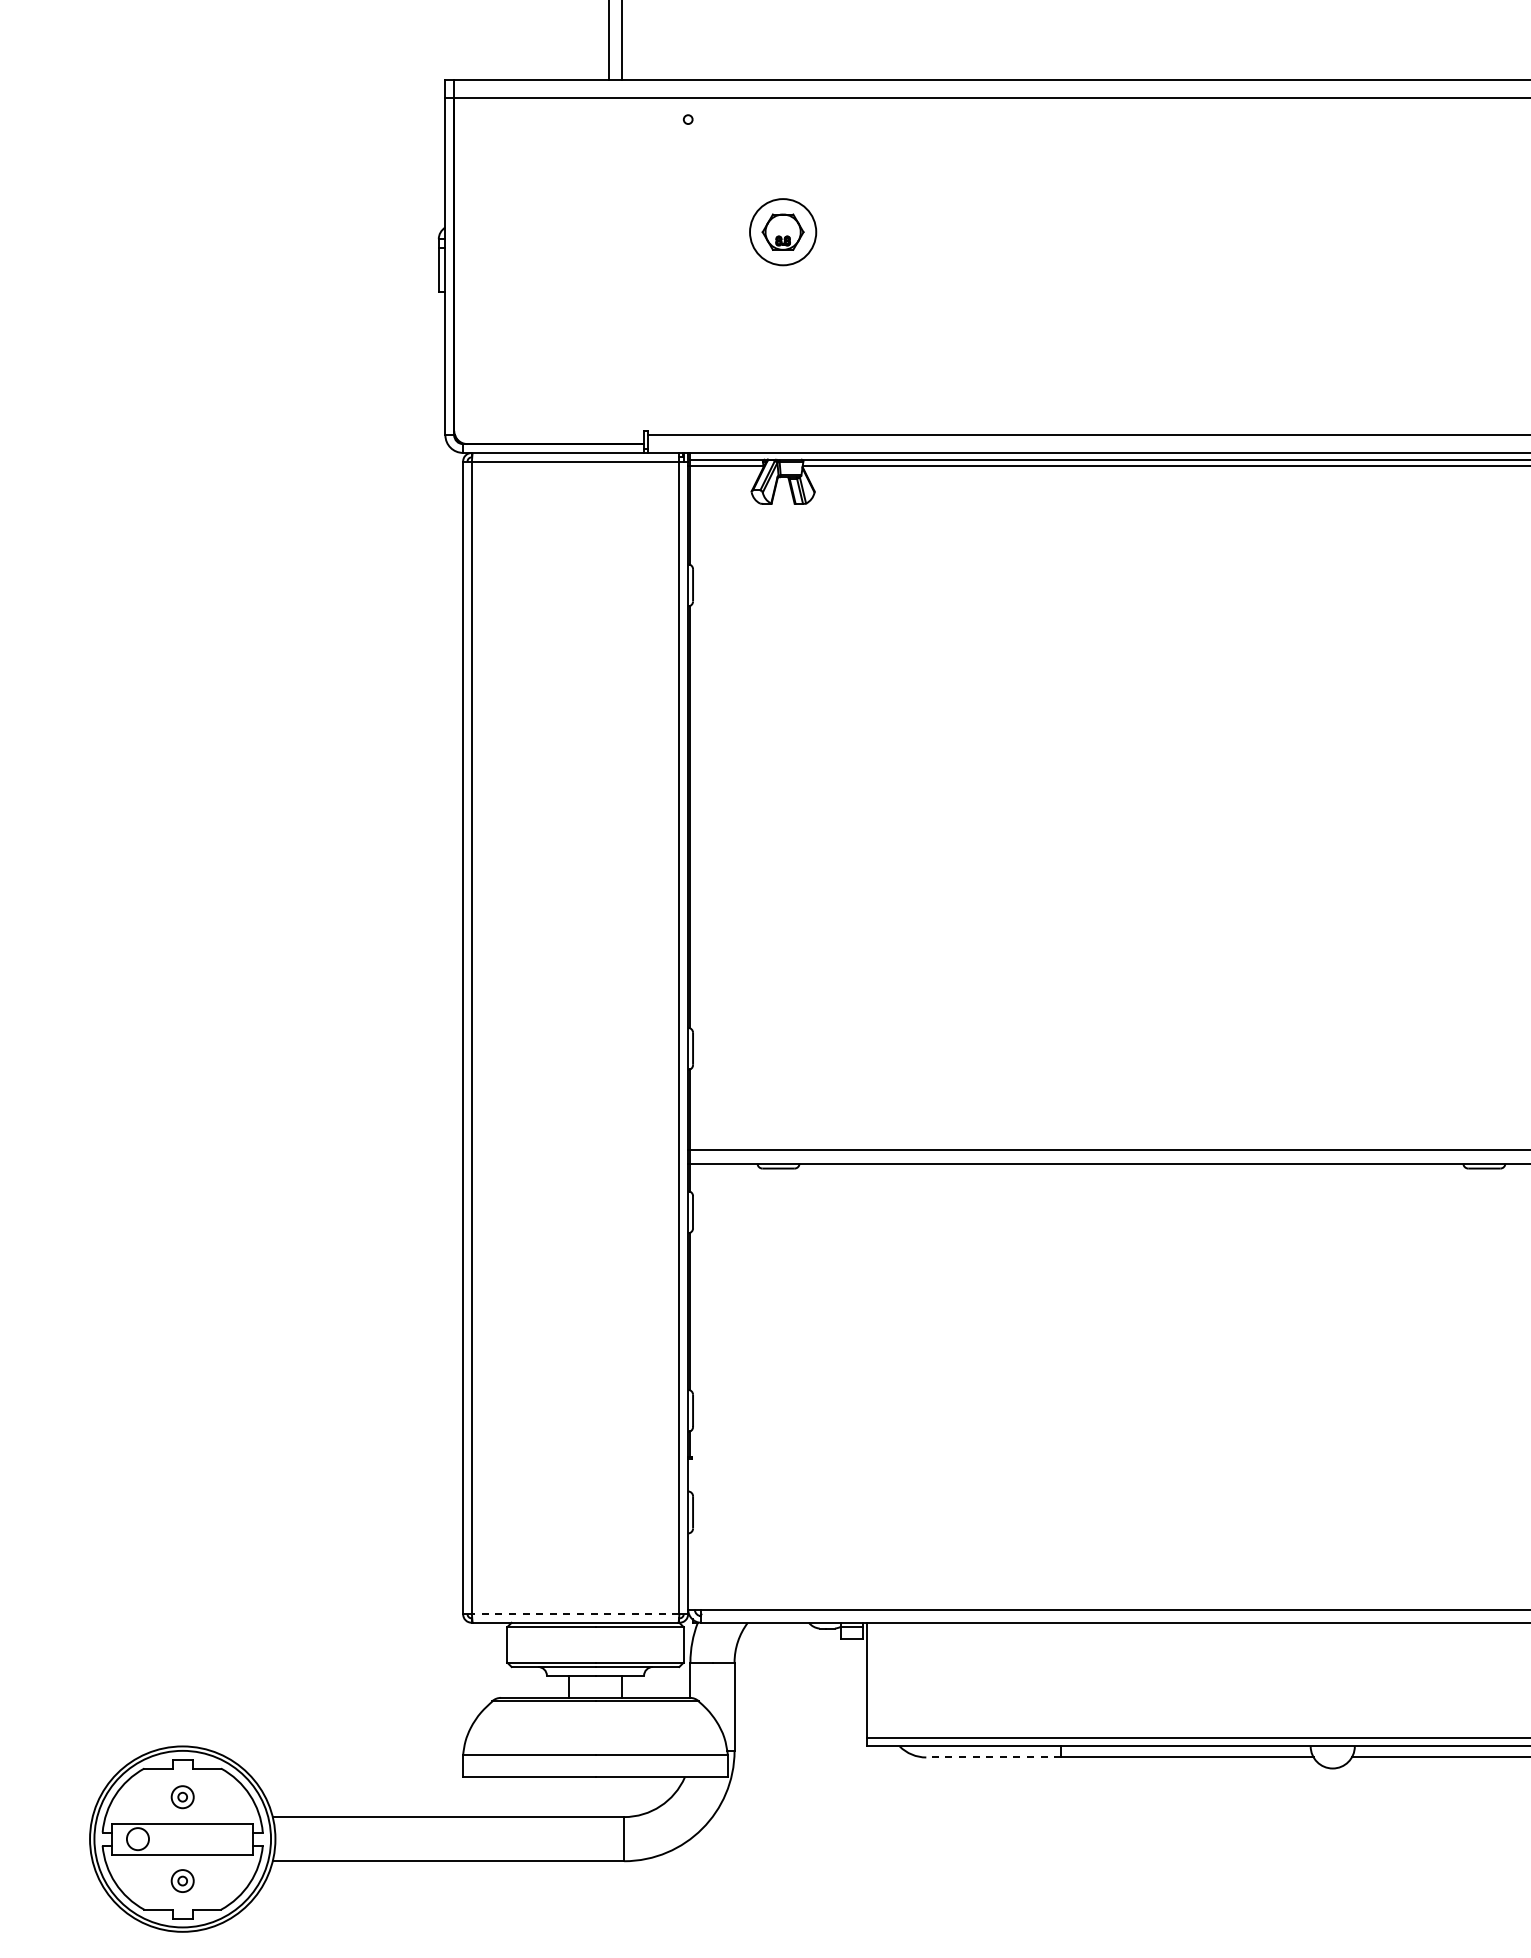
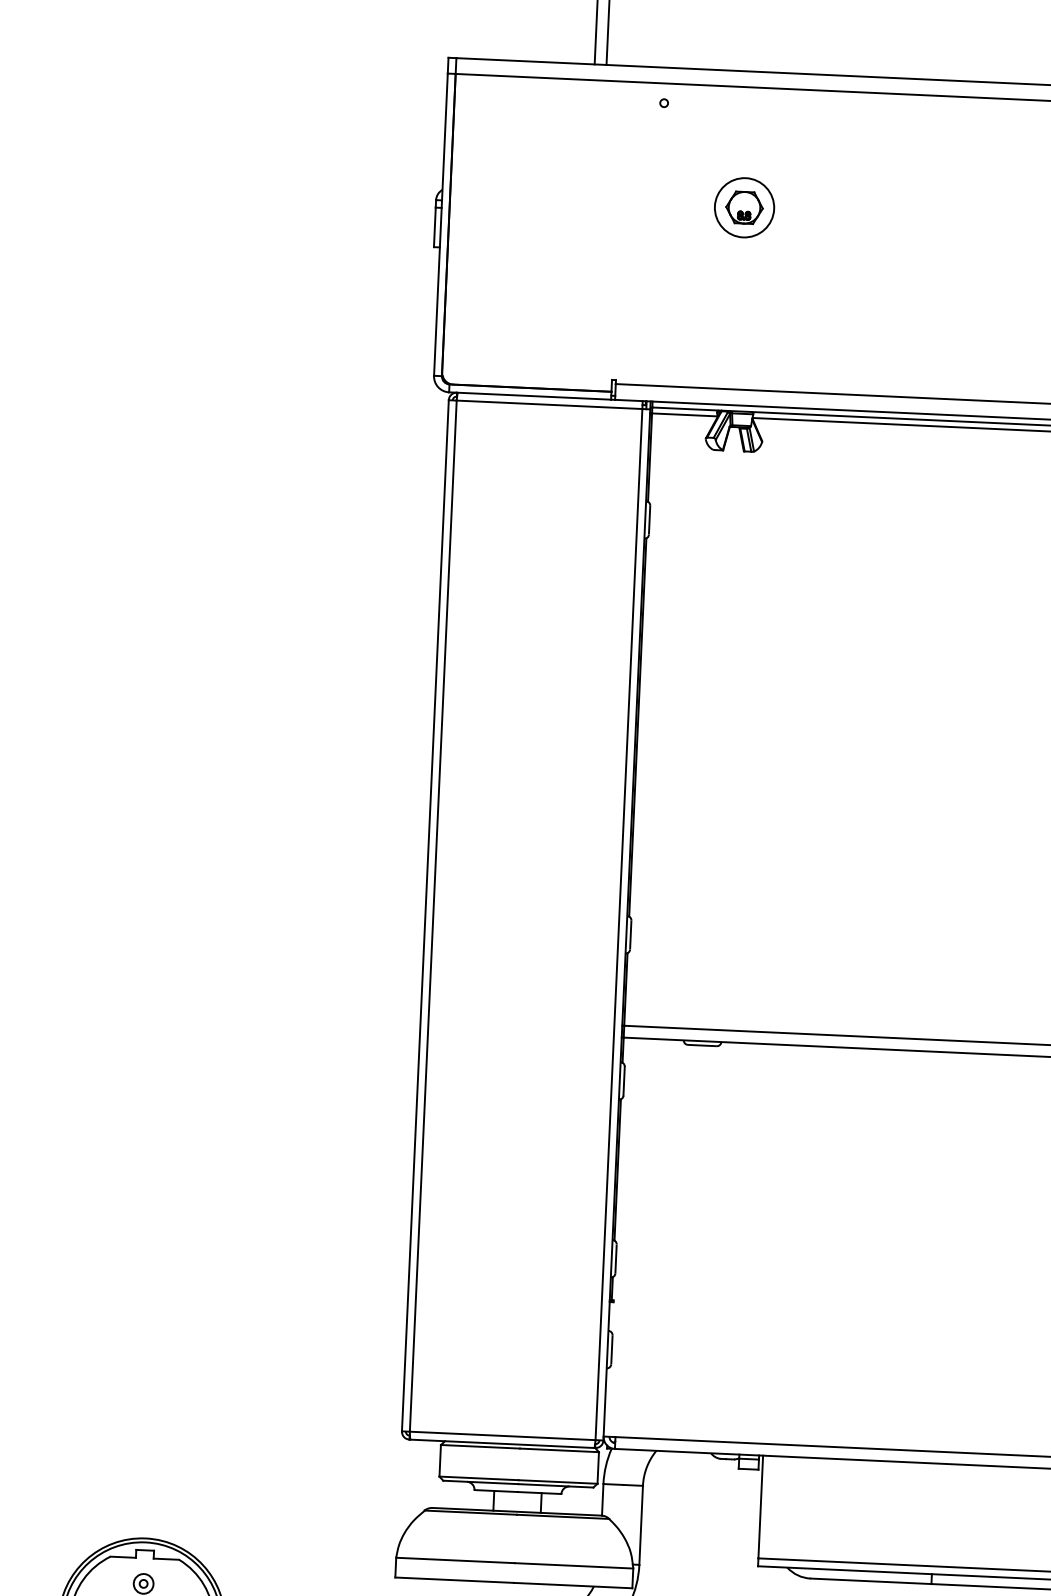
line: (575, 1614) -> (502, 1436), dashed -> solid
line: (993, 1757) -> (870, 1581), dashed -> solid

